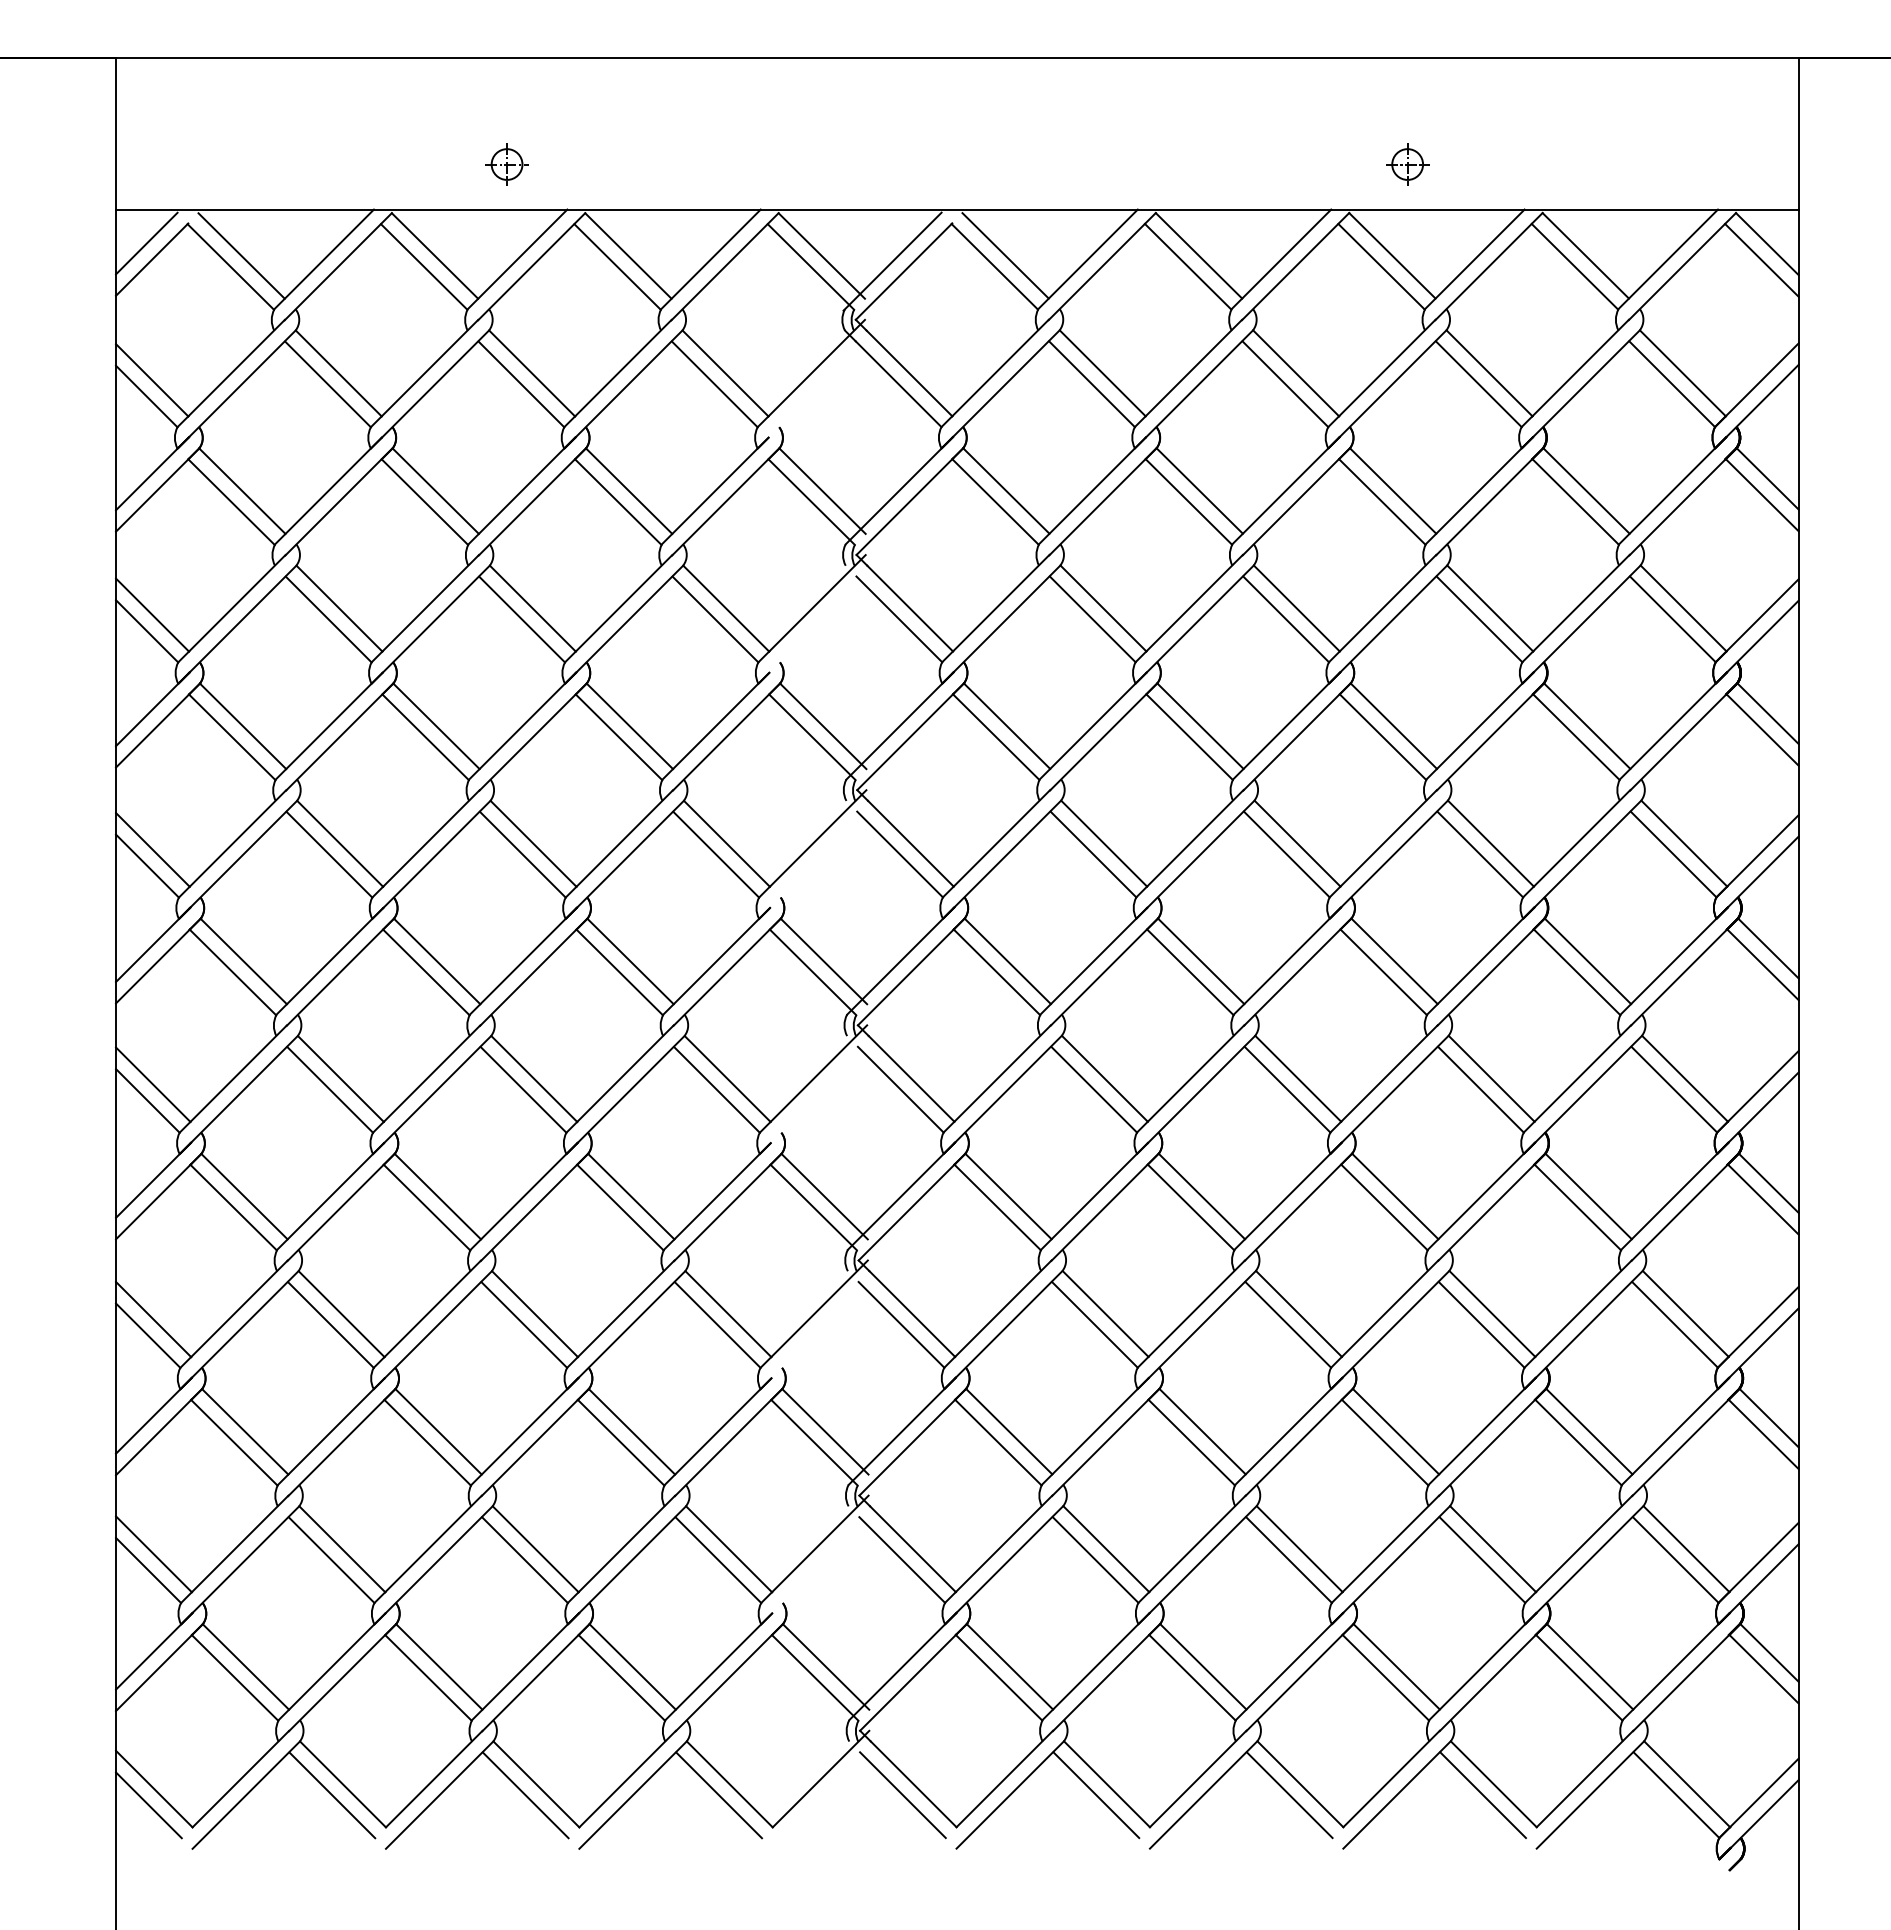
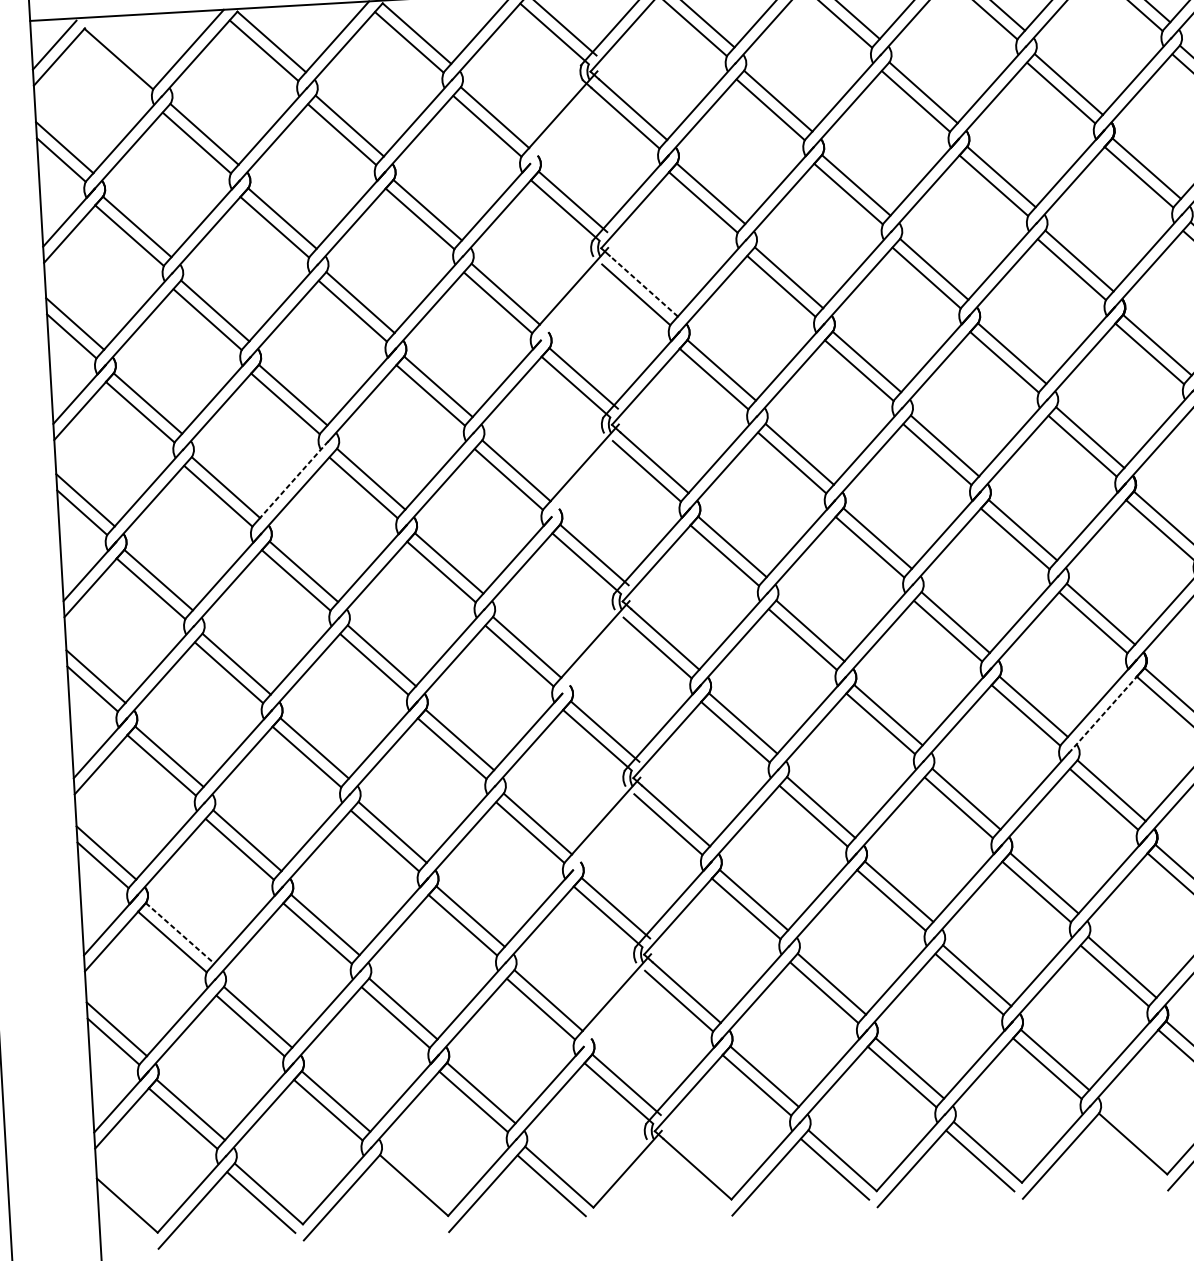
line: (241, 255) -> (126, 50), removed
line: (910, 608) -> (644, 286), solid -> dashed
line: (431, 838) -> (294, 479), solid -> dashed
line: (1491, 1207) -> (1106, 710), solid -> dashed
line: (245, 1431) -> (180, 933), solid -> dashed
line: (525, 1795) -> (406, 1194), removed
line: (902, 1795) -> (689, 1178), removed
line: (1482, 1795) -> (1125, 1152), removed
line: (148, 1805) -> (123, 1218), removed

